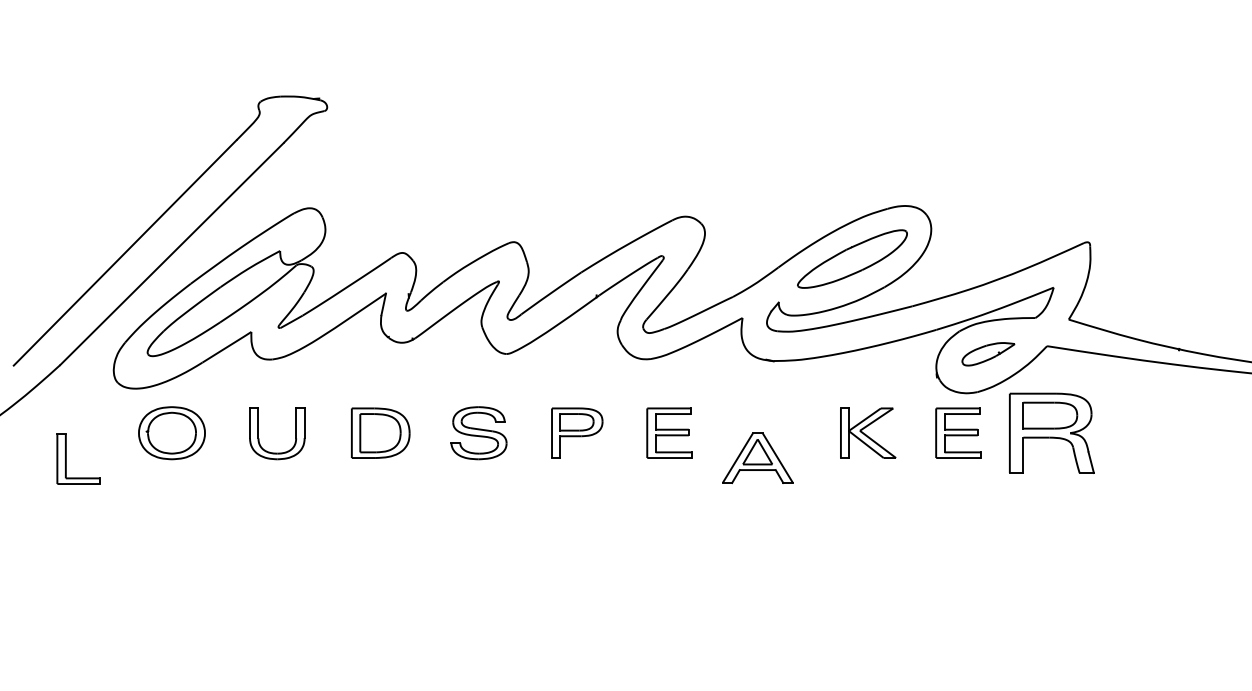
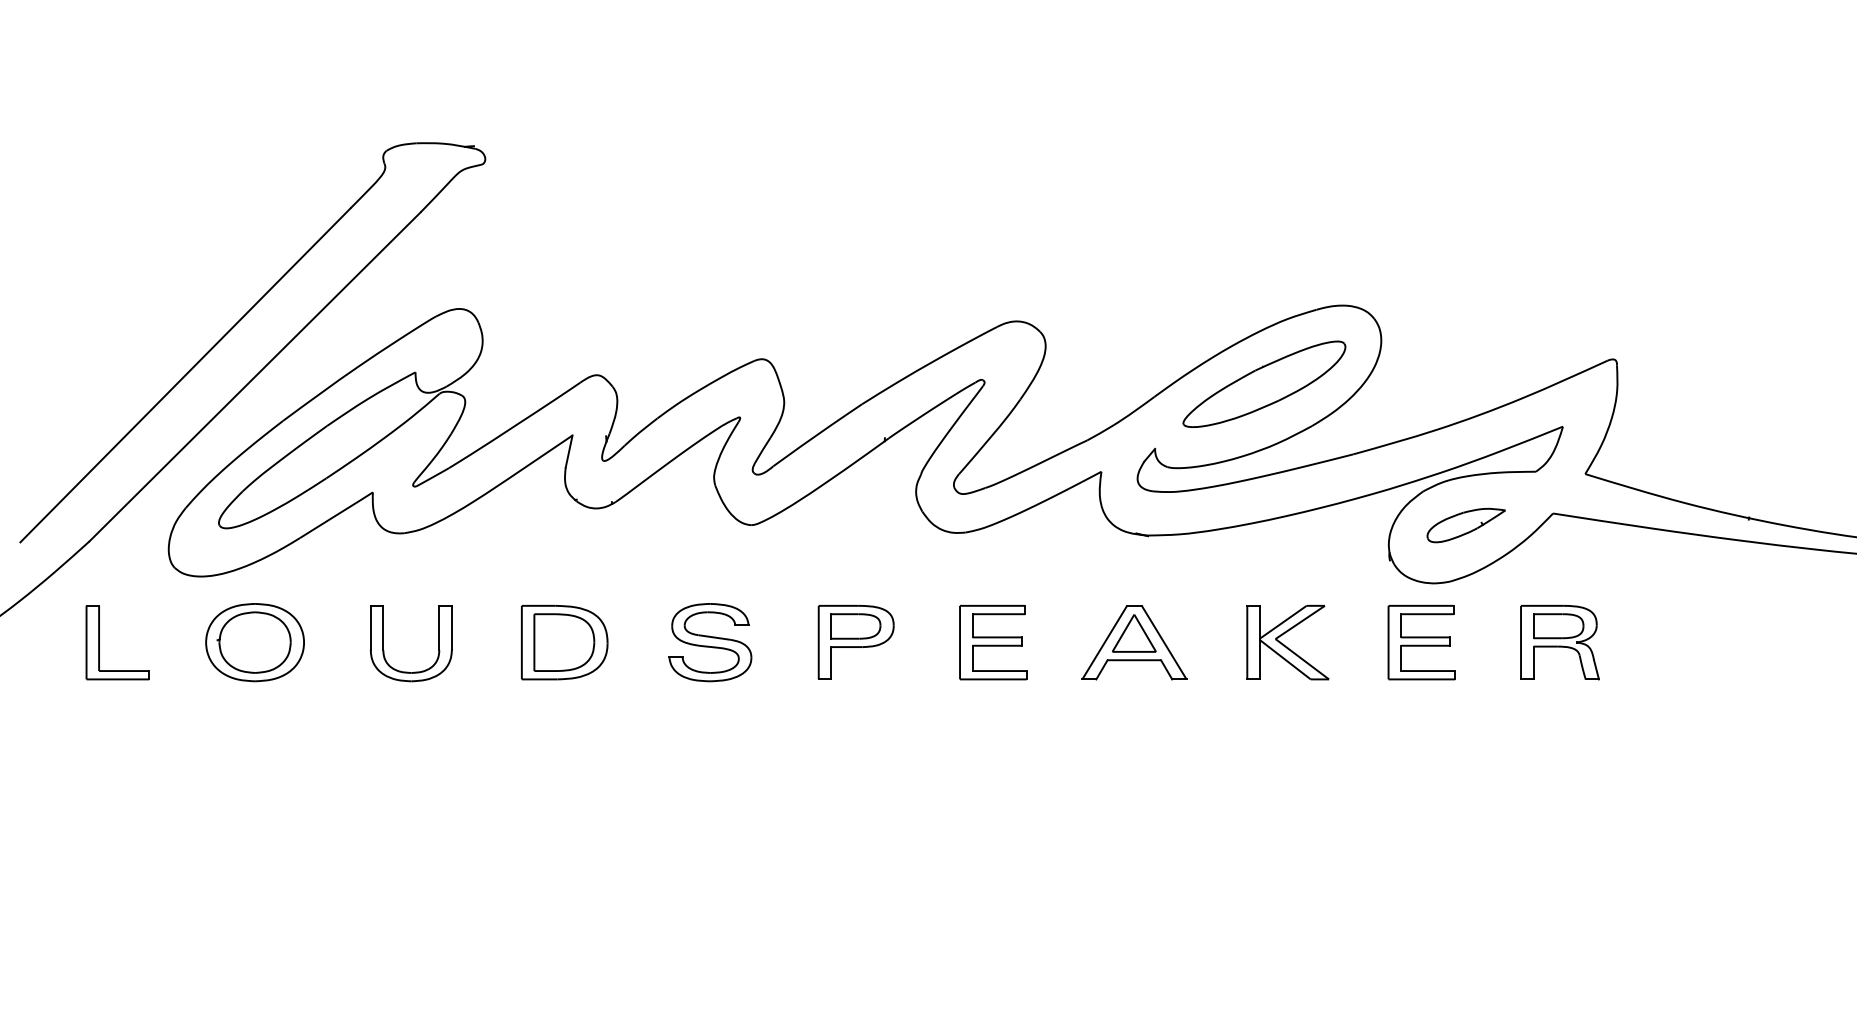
part: (1051, 432) -> (1559, 641), size x0.62
part: (66, 458) -> (100, 641), moved
part: (757, 458) -> (1133, 643), moved

